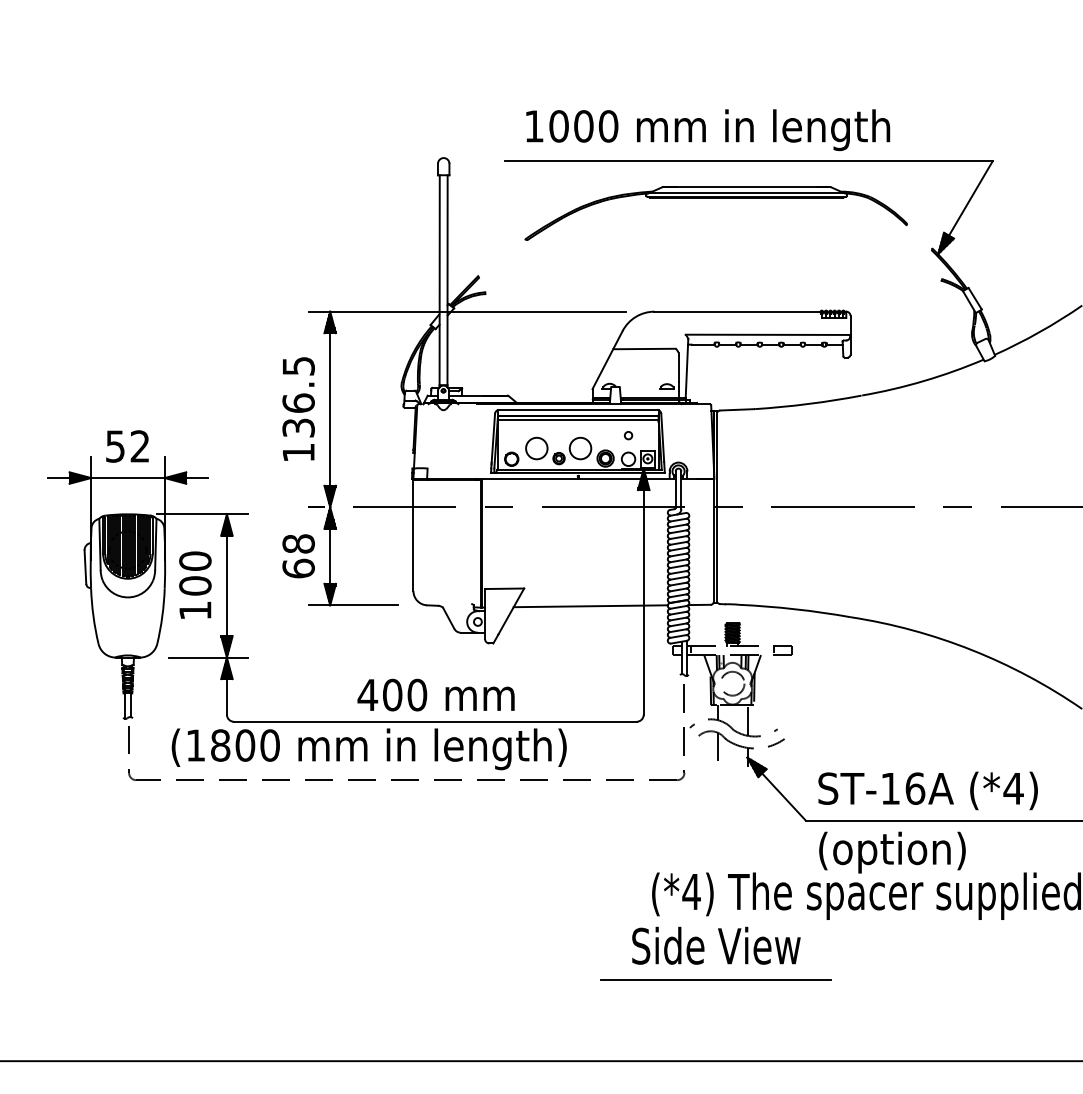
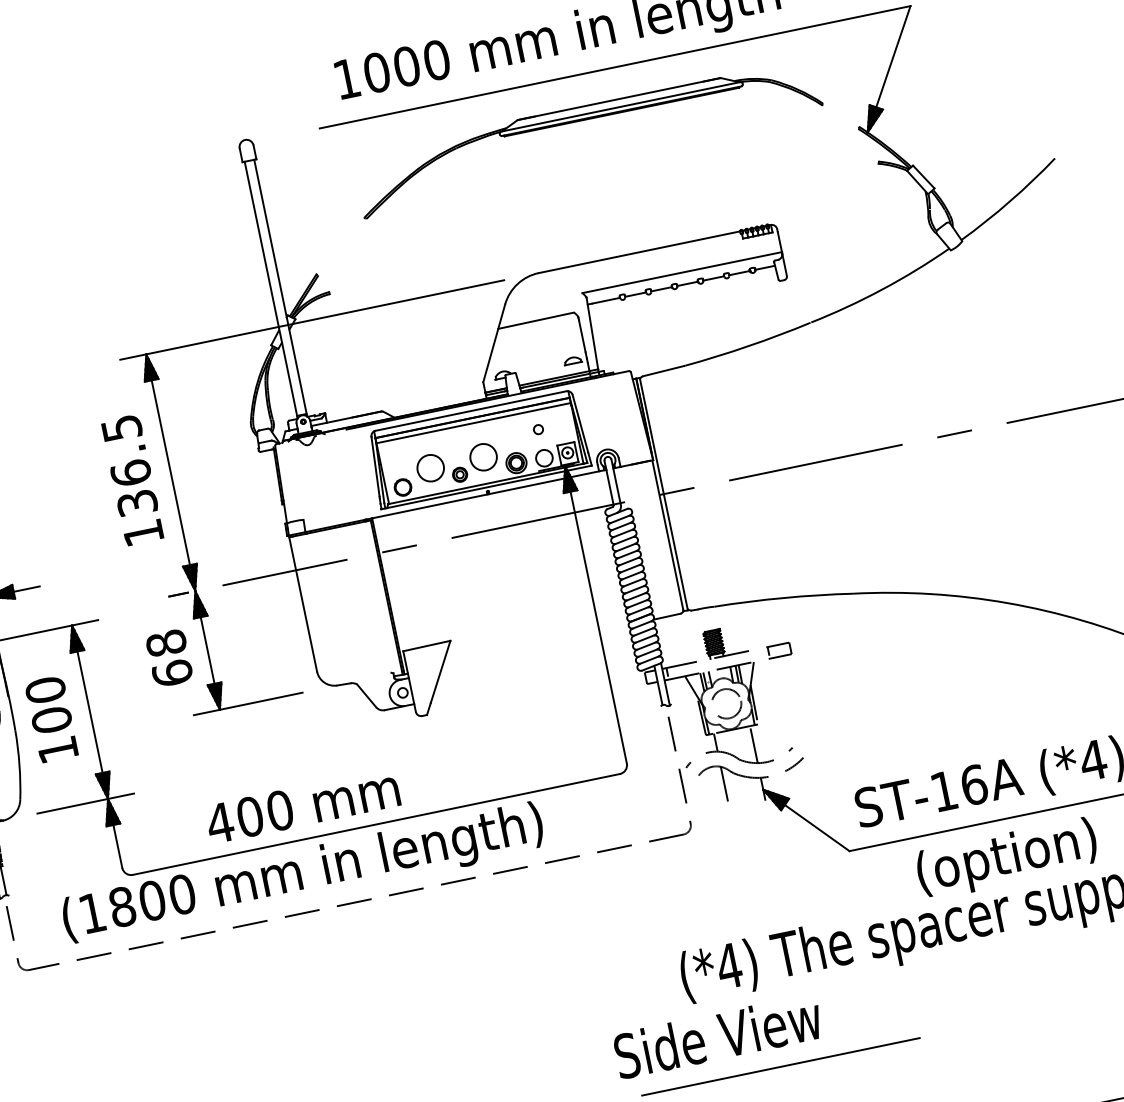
line: (590, 606) -> (535, 645), removed
text: (435, 694) -> (301, 805), moved
text: (892, 852) -> (1007, 858), moved
text: (716, 945) -> (718, 1035), moved

